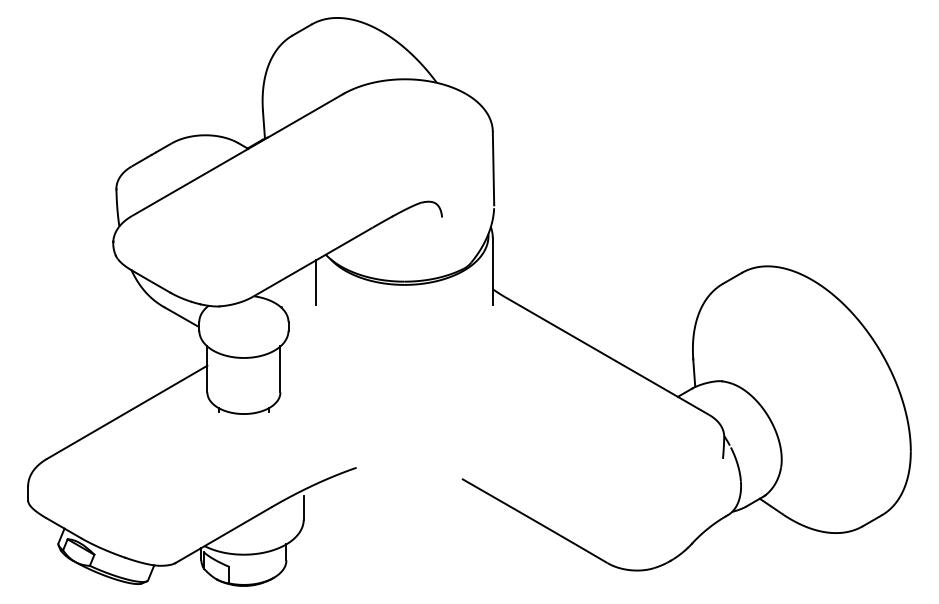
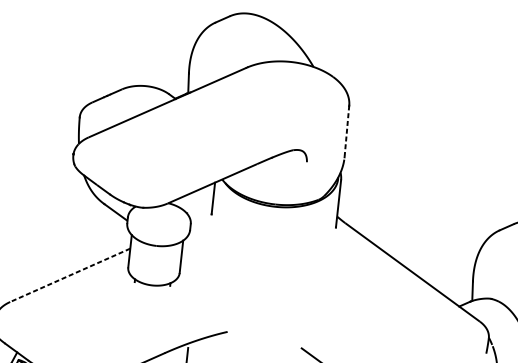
line: (493, 167) -> (346, 130), solid -> dashed
line: (127, 412) -> (70, 275), solid -> dashed

